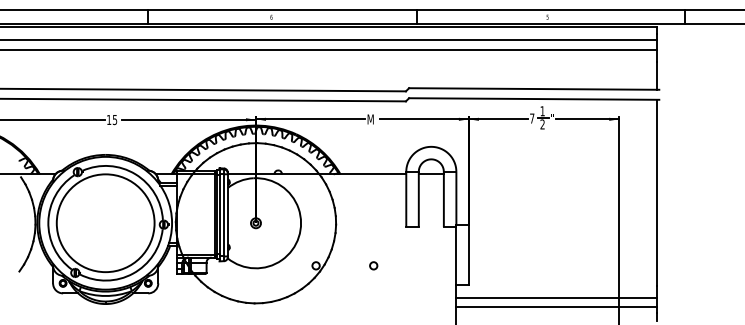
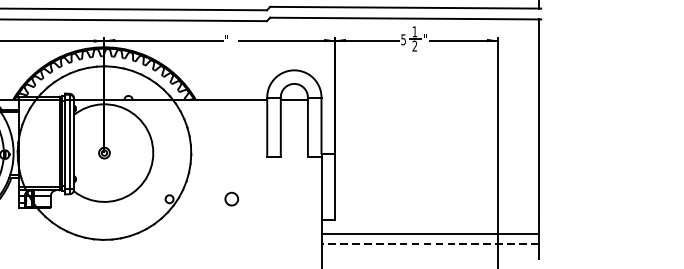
text: (532, 118) -> (403, 39), 7 -> 5
text: (370, 119) -> (228, 40), M -> "
circle: (373, 265) -> (231, 198), size x1.6
line: (556, 307) -> (429, 244), solid -> dashed

